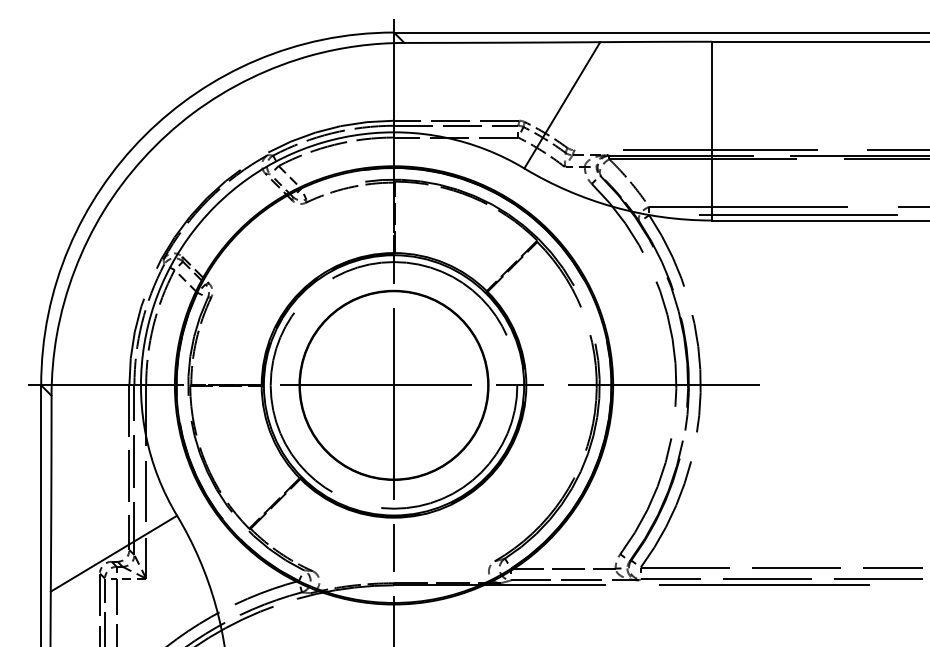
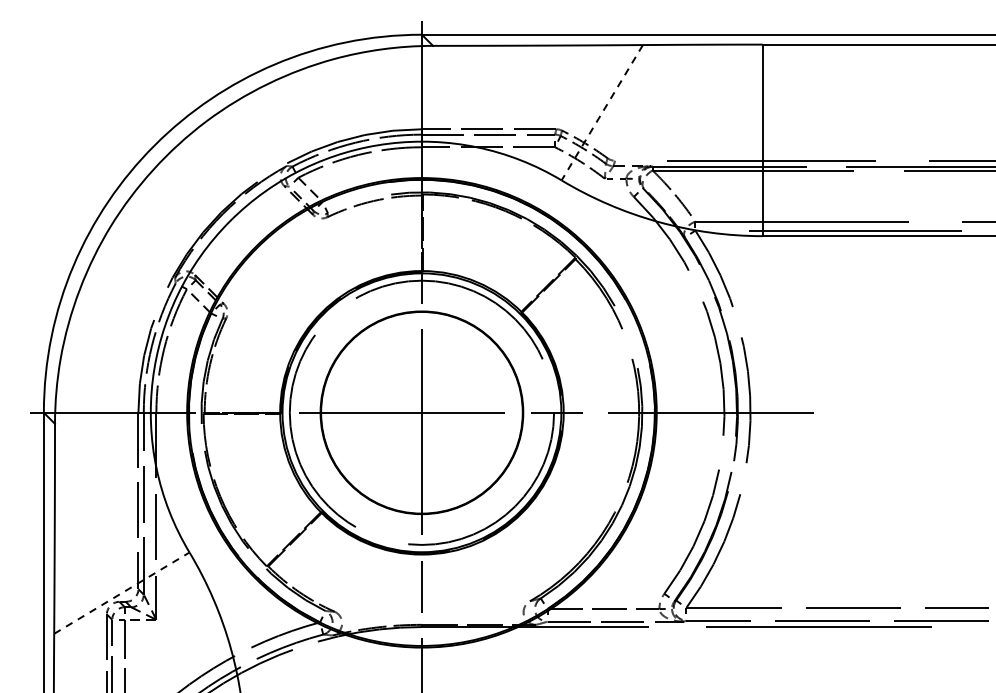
line: (562, 105) -> (602, 112), solid -> dashed
line: (113, 553) -> (121, 592), solid -> dashed

